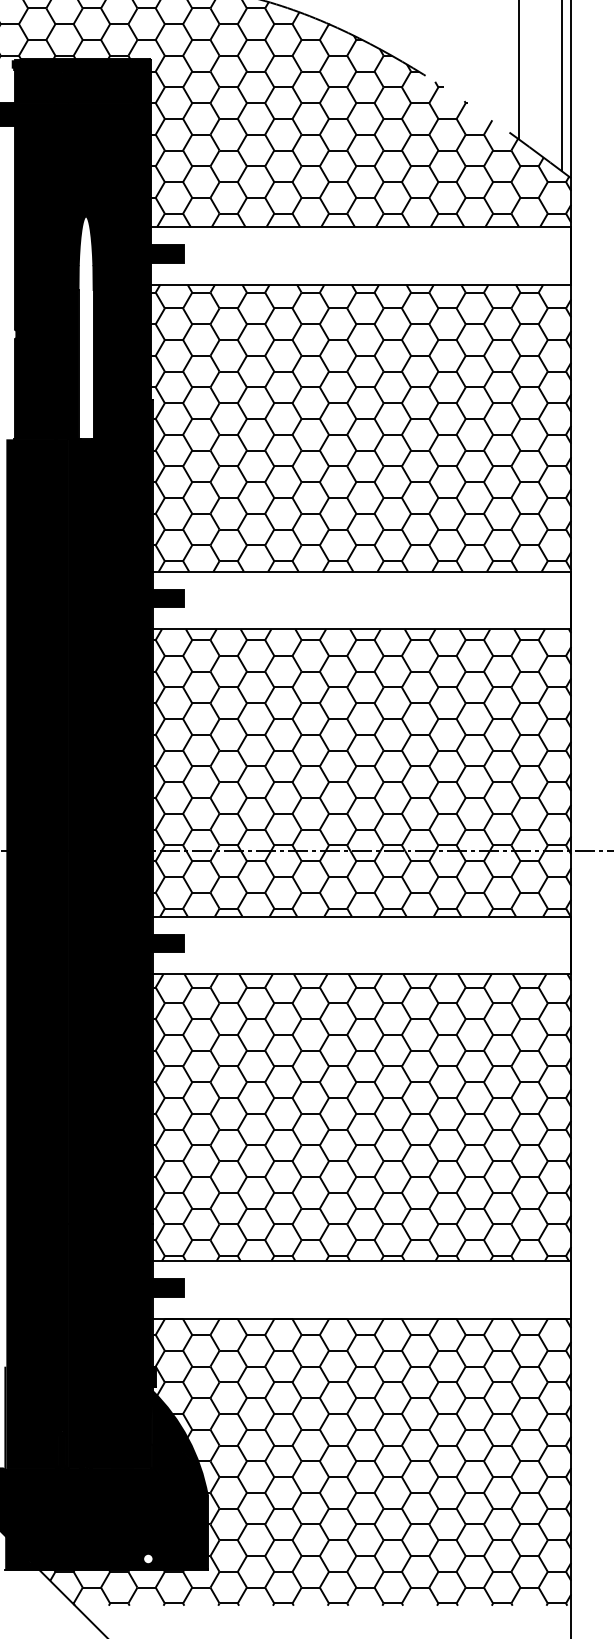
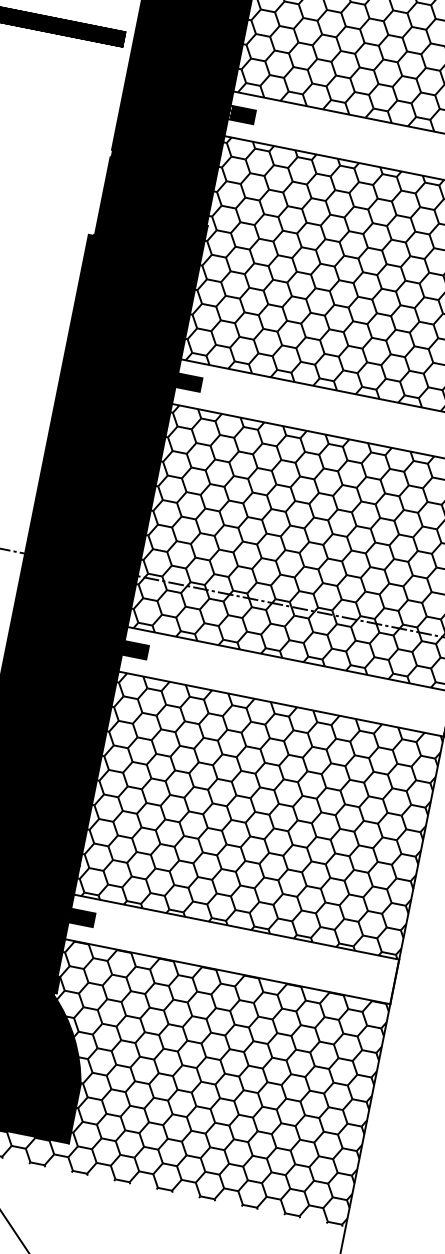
fill: (85, 327) -> (166, 159), added
fill: (148, 1558) -> (24, 1124), added

